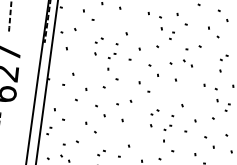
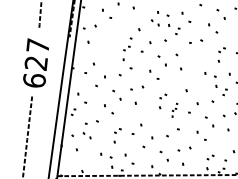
part: (98, 46) -> (115, 40), removed
part: (187, 63) -> (154, 22), moved
part: (168, 128) -> (174, 110), size x0.6

